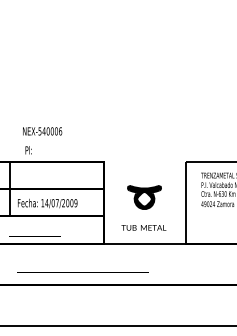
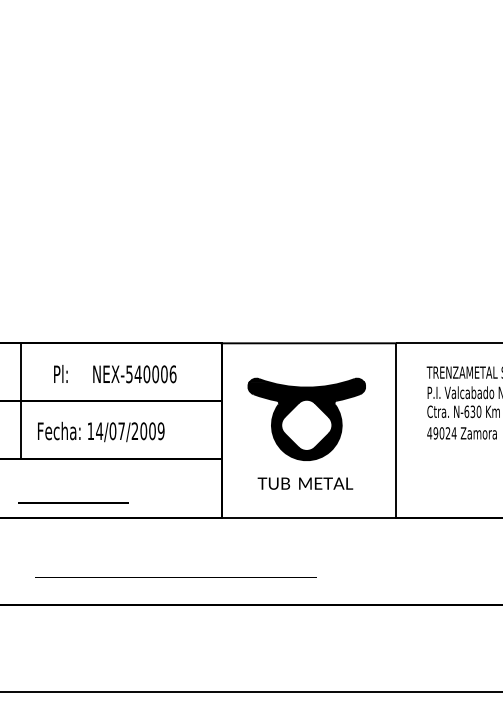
text: (42, 131) -> (134, 374), moved
text: (28, 150) -> (60, 374), moved
line: (145, 161) -> (308, 342), added
part: (144, 197) -> (306, 419), size x1.67

